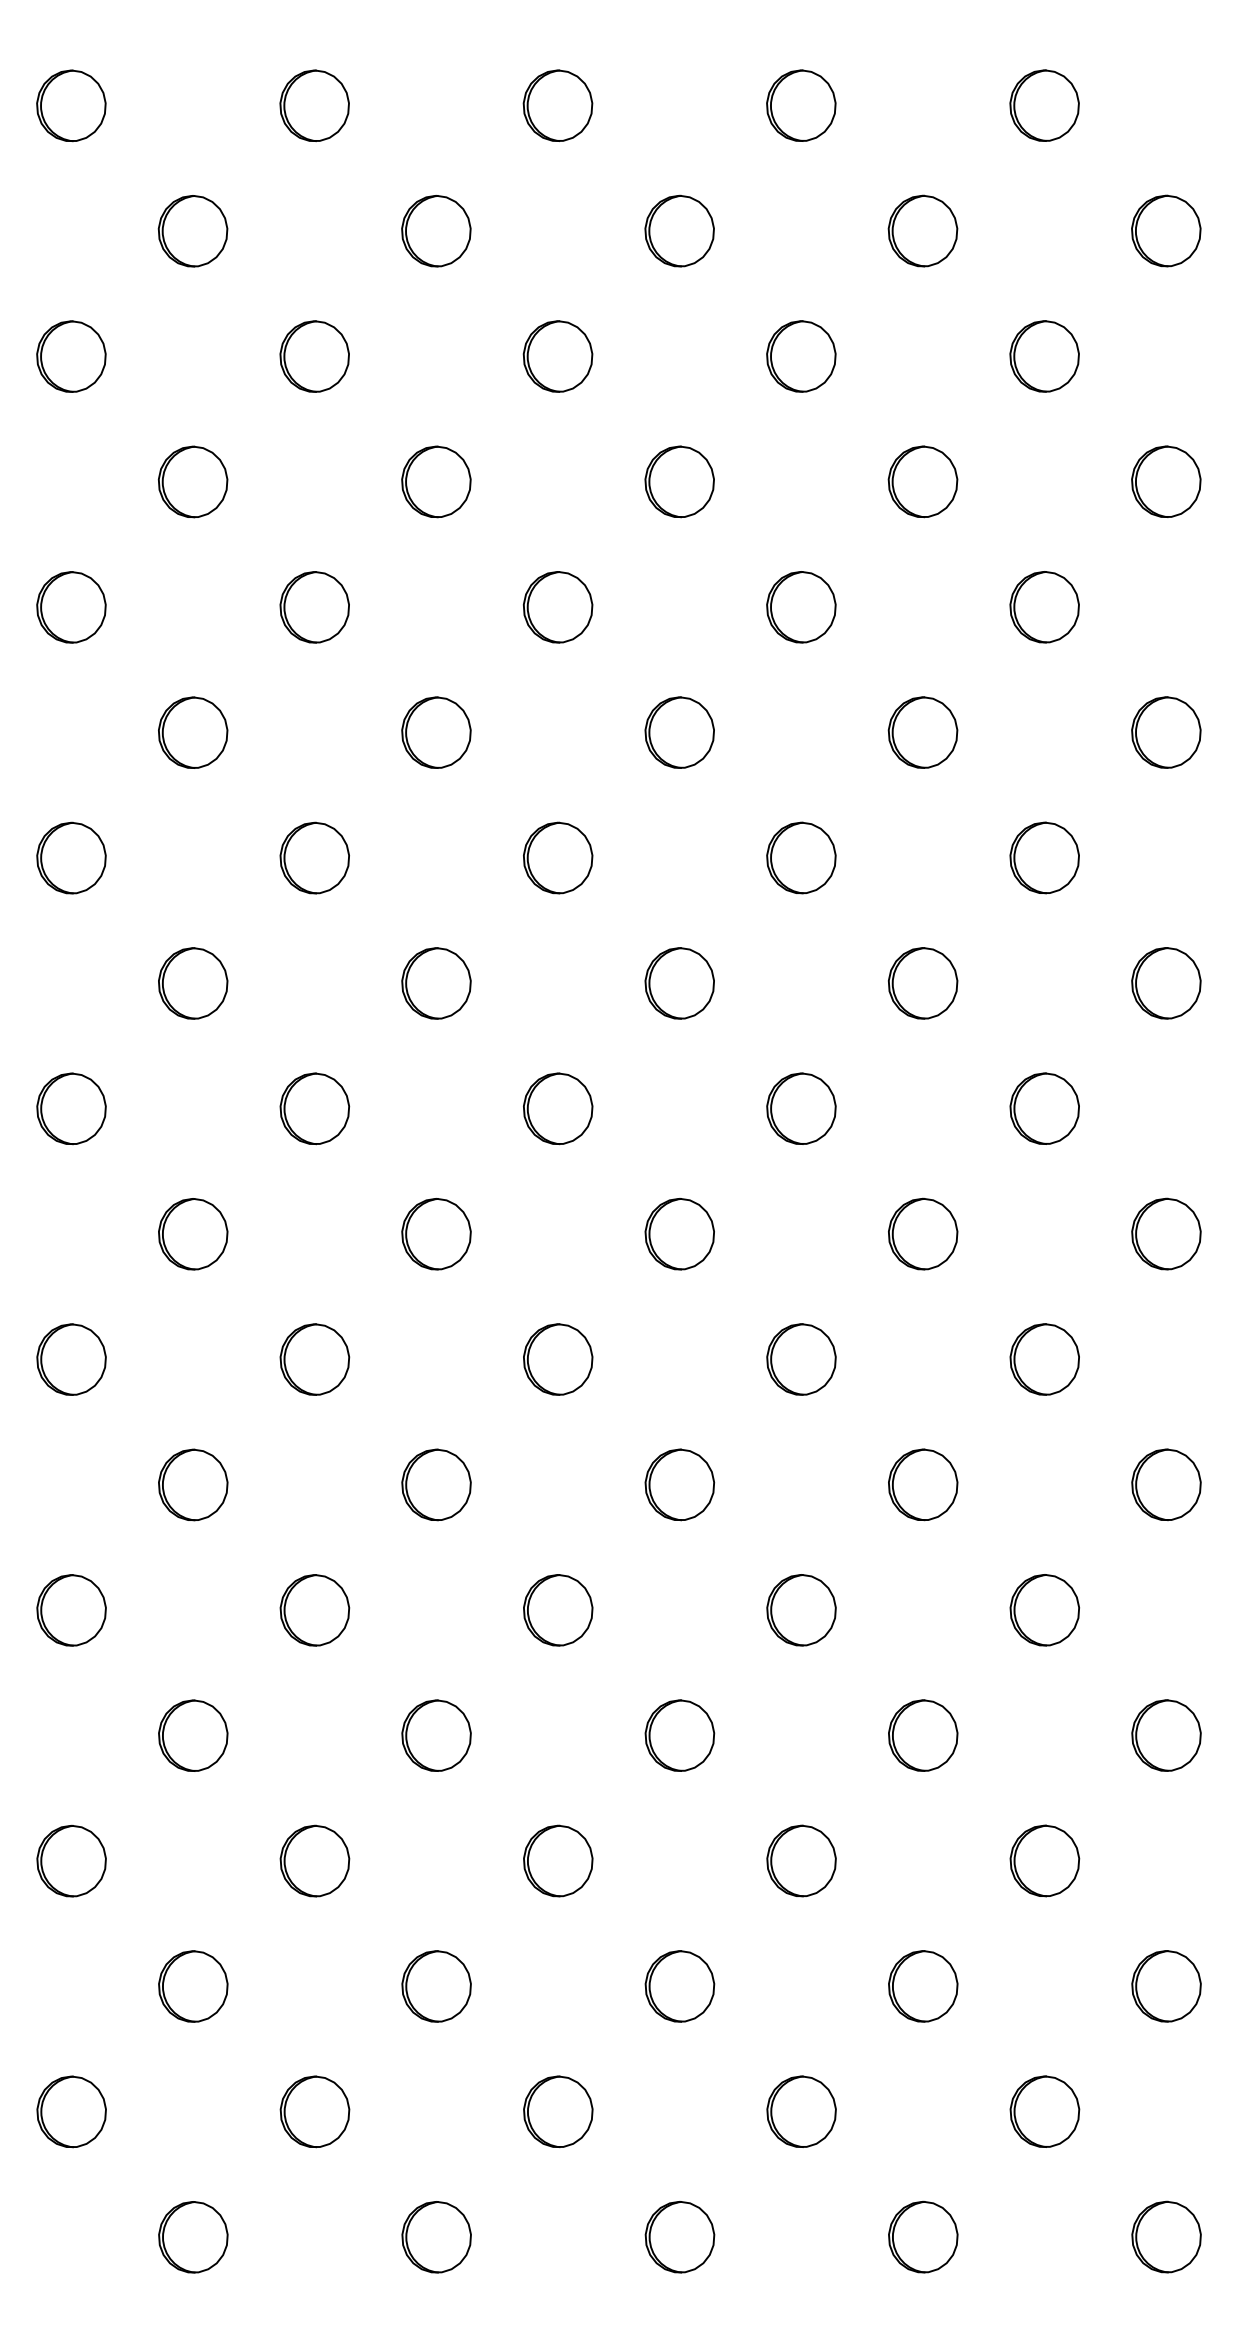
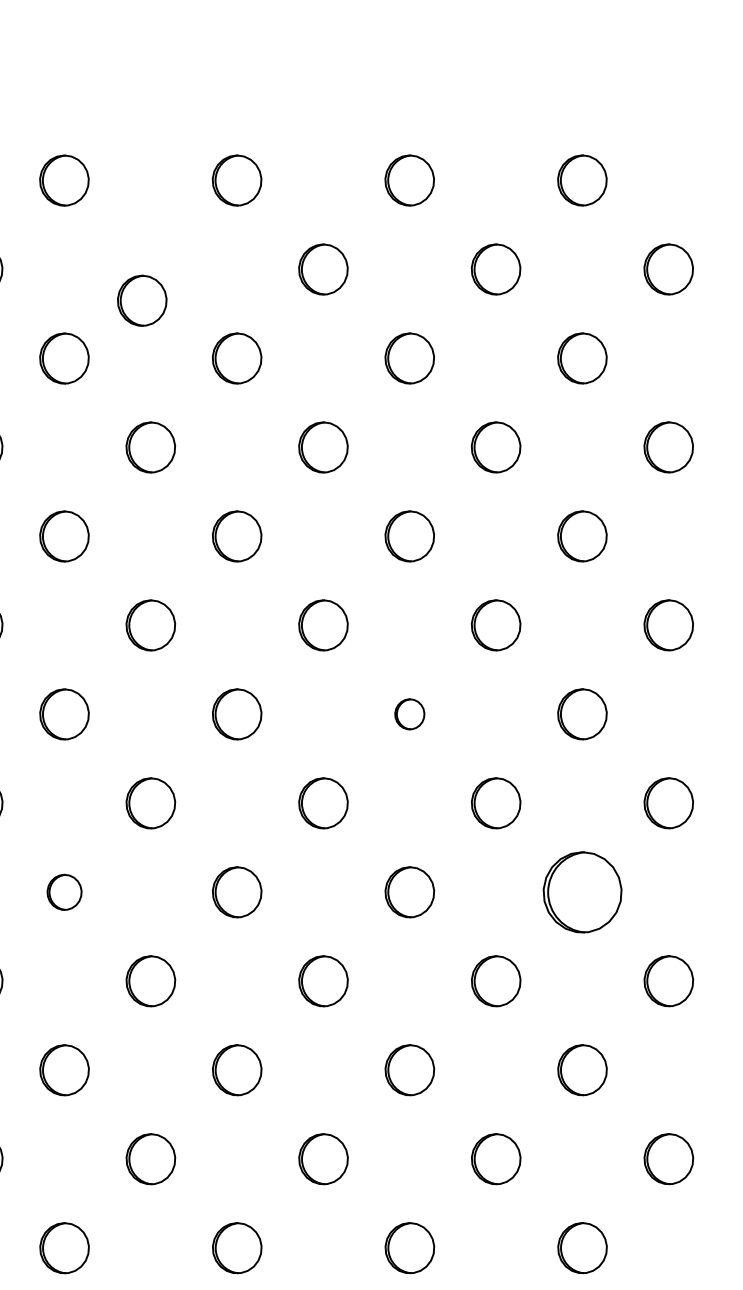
part: (436, 231) -> (142, 300), moved
part: (801, 857) -> (409, 713), size x0.6
part: (314, 1108) -> (64, 892), size x0.7
part: (1044, 1108) -> (582, 892), size x1.6

